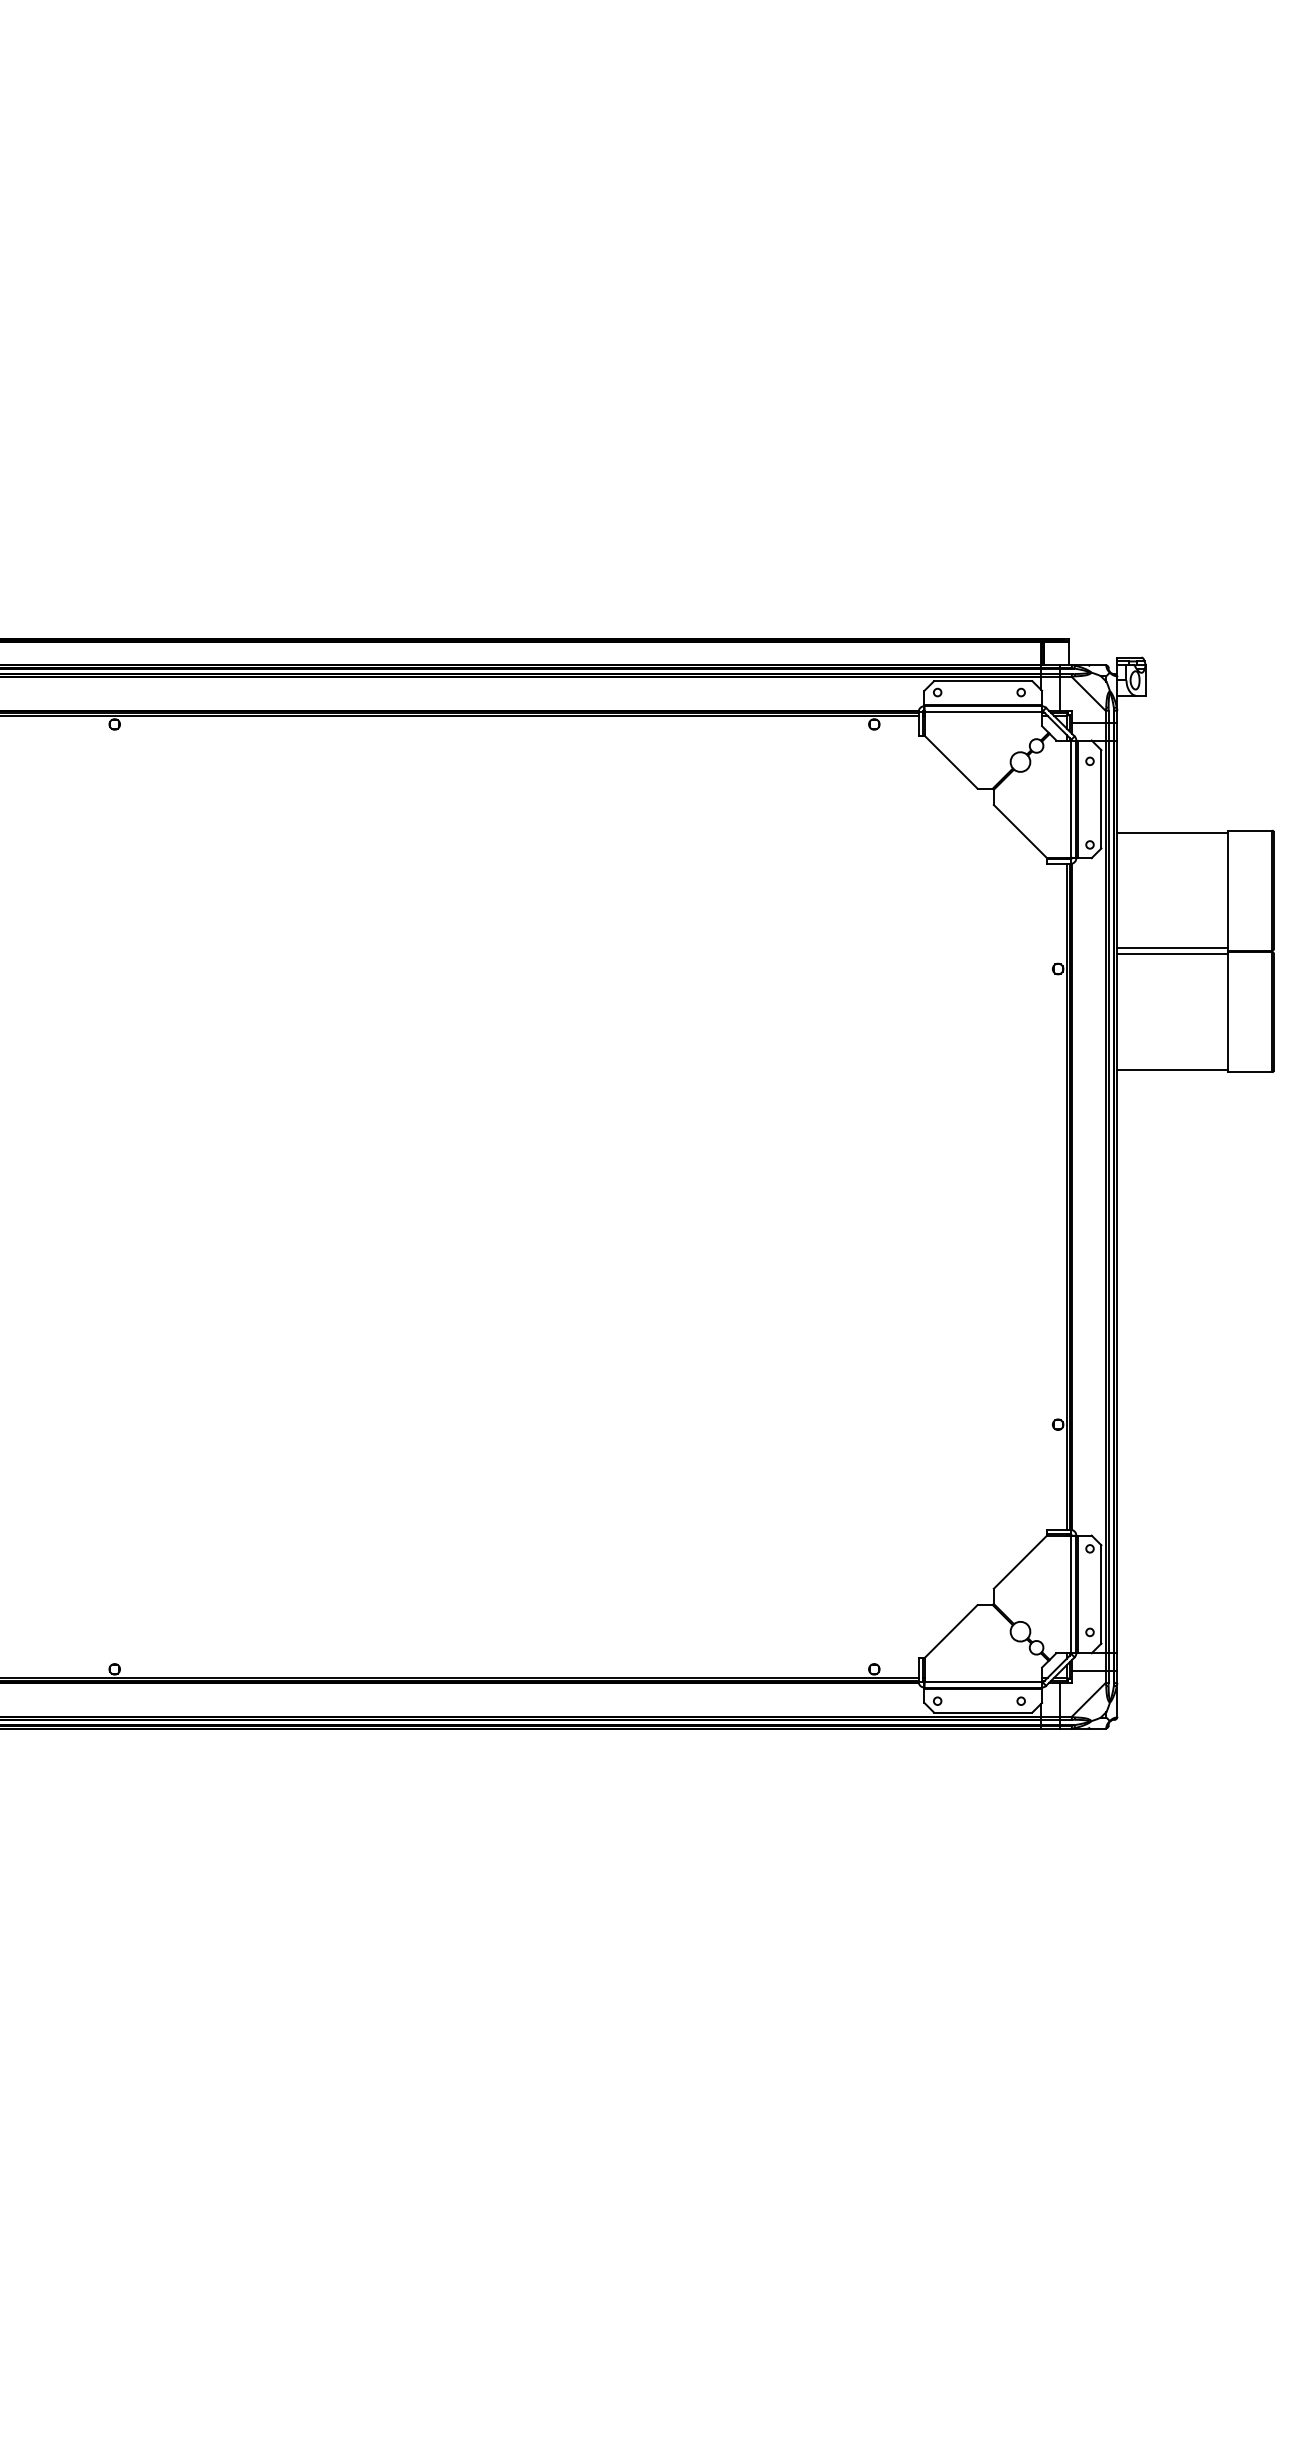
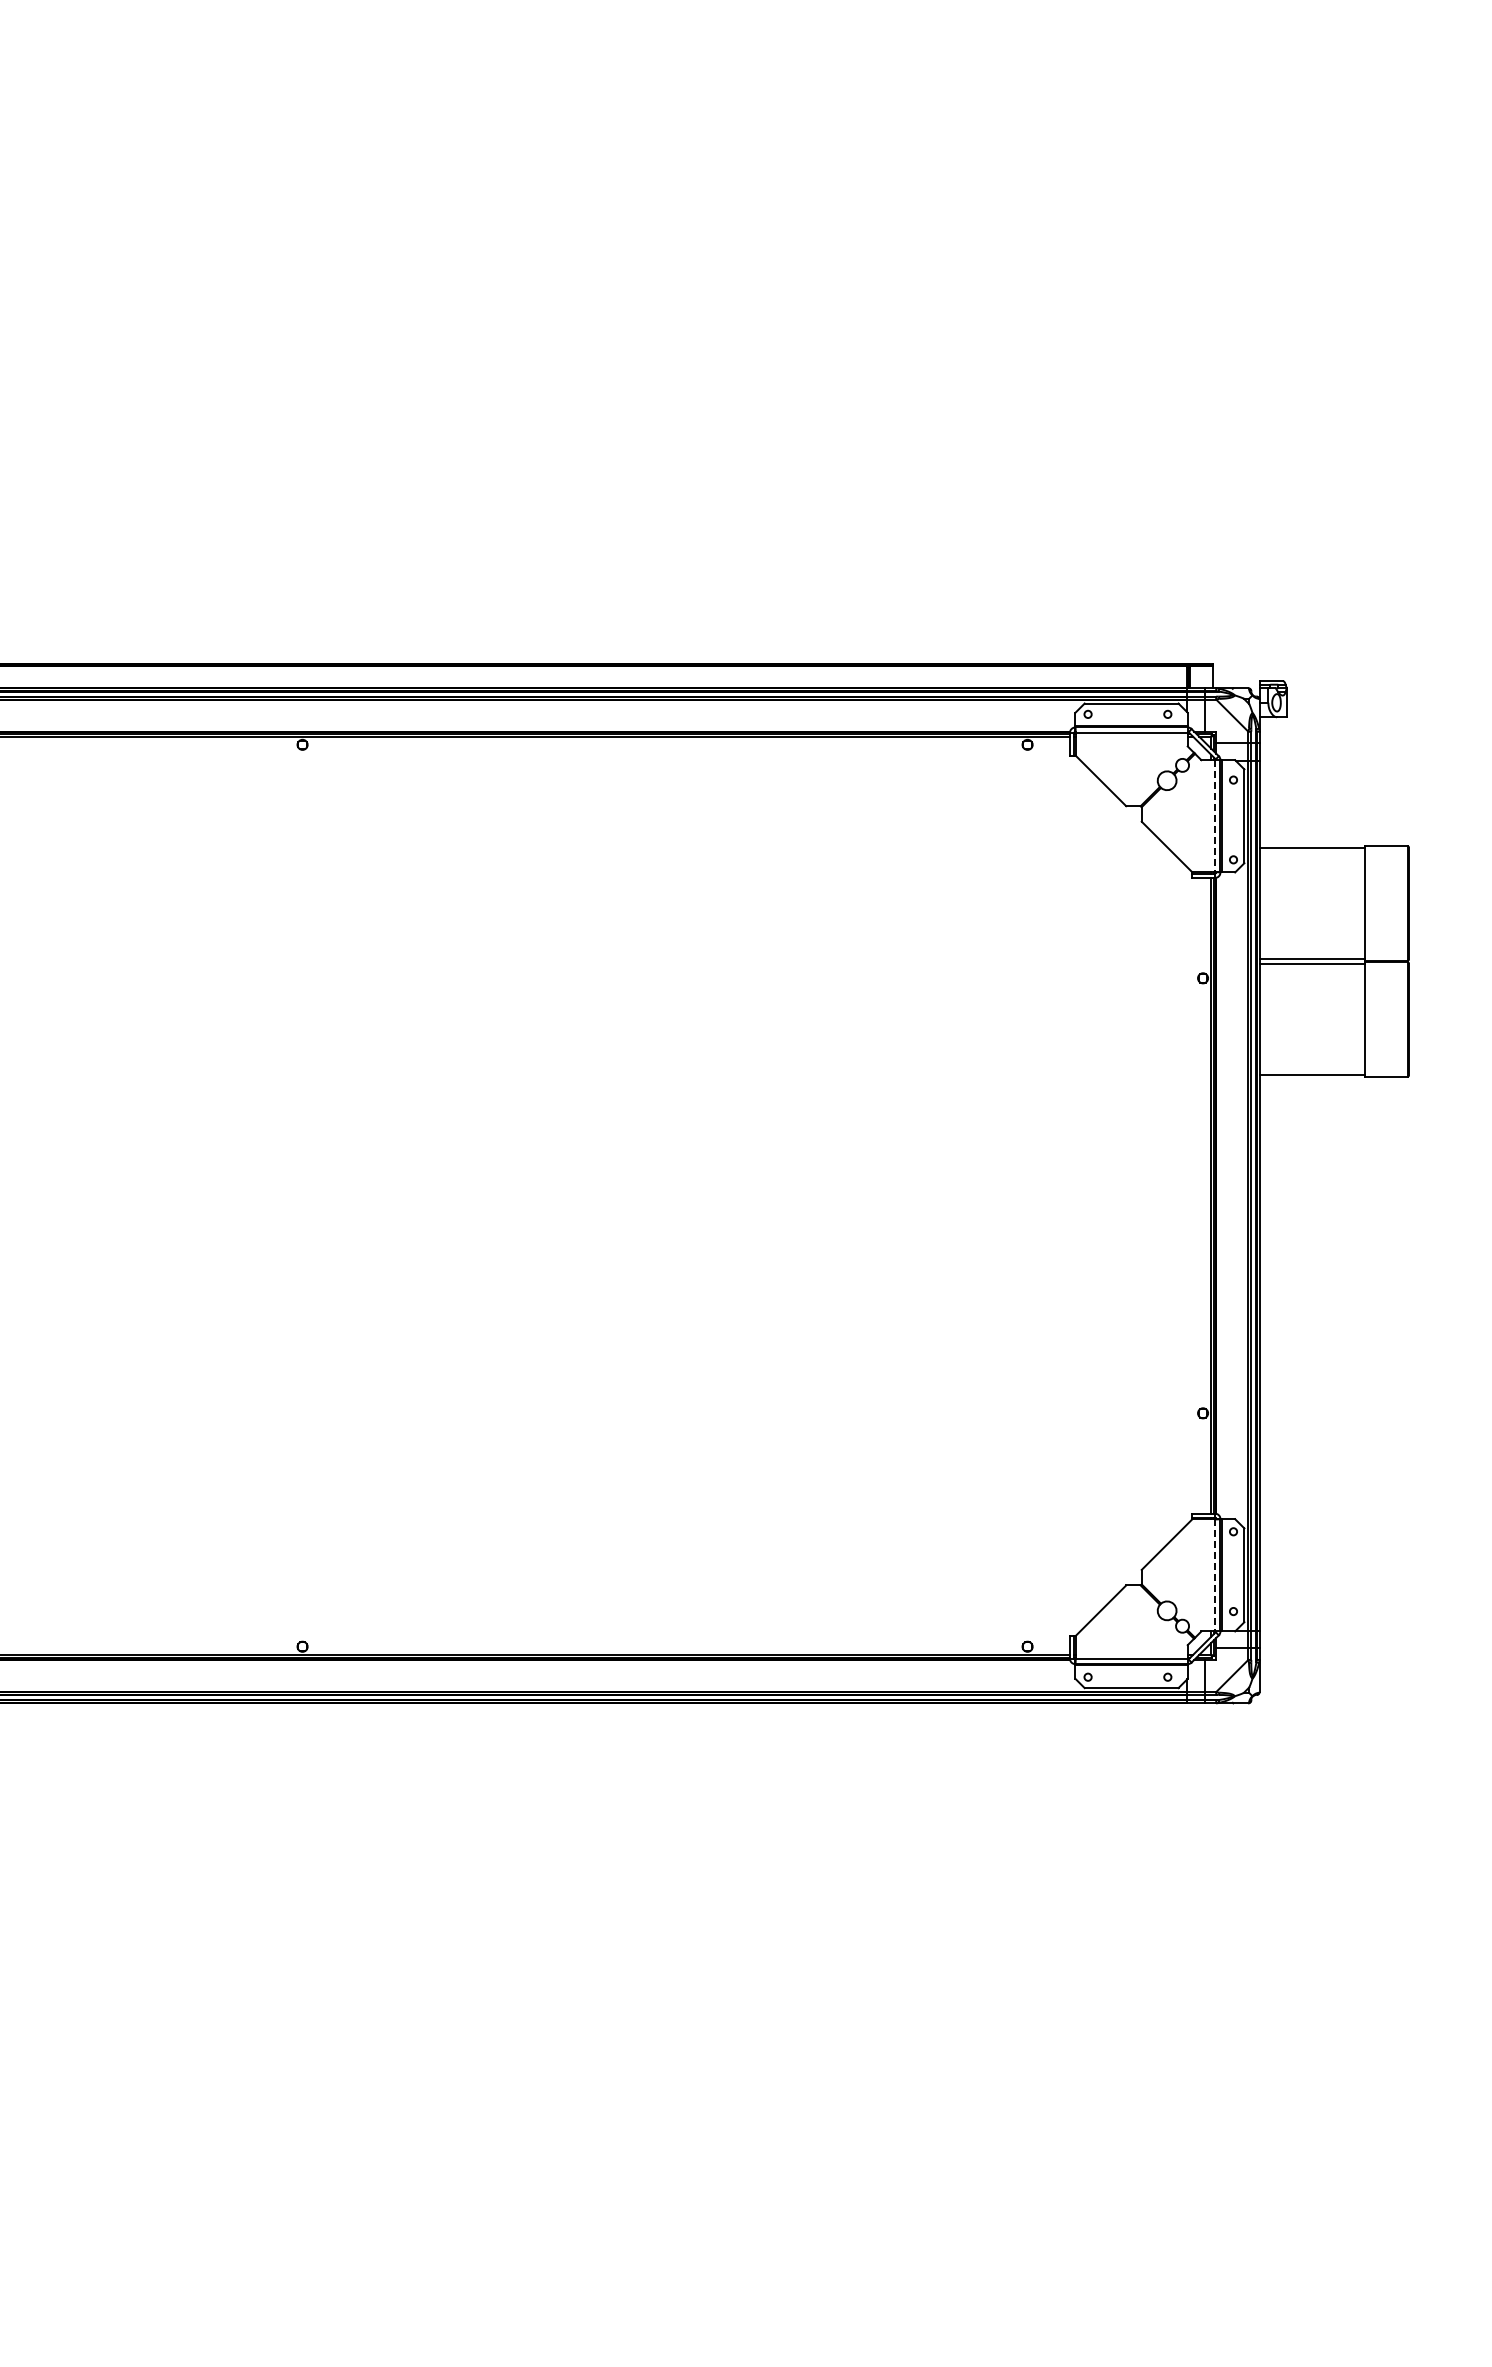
line: (1070, 799) -> (1214, 816), solid -> dashed
line: (1070, 1594) -> (1214, 1575), solid -> dashed

